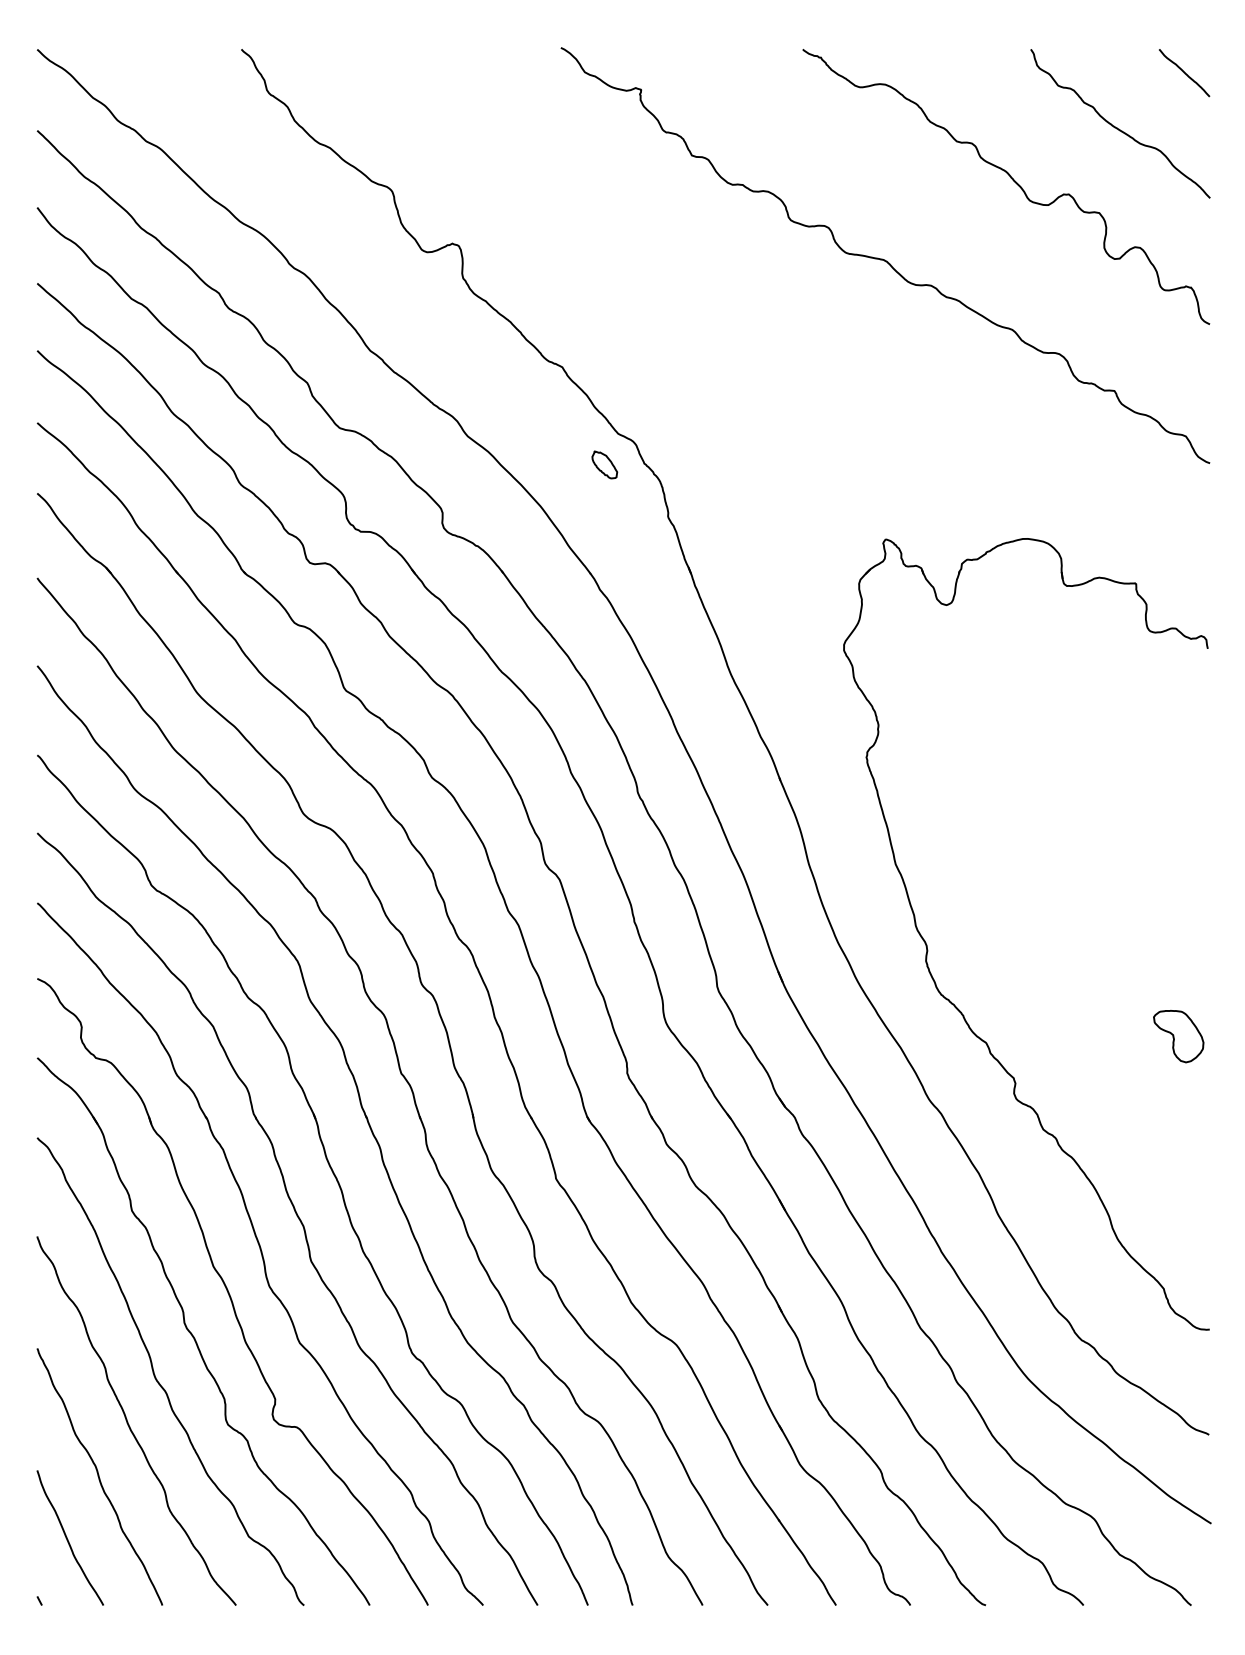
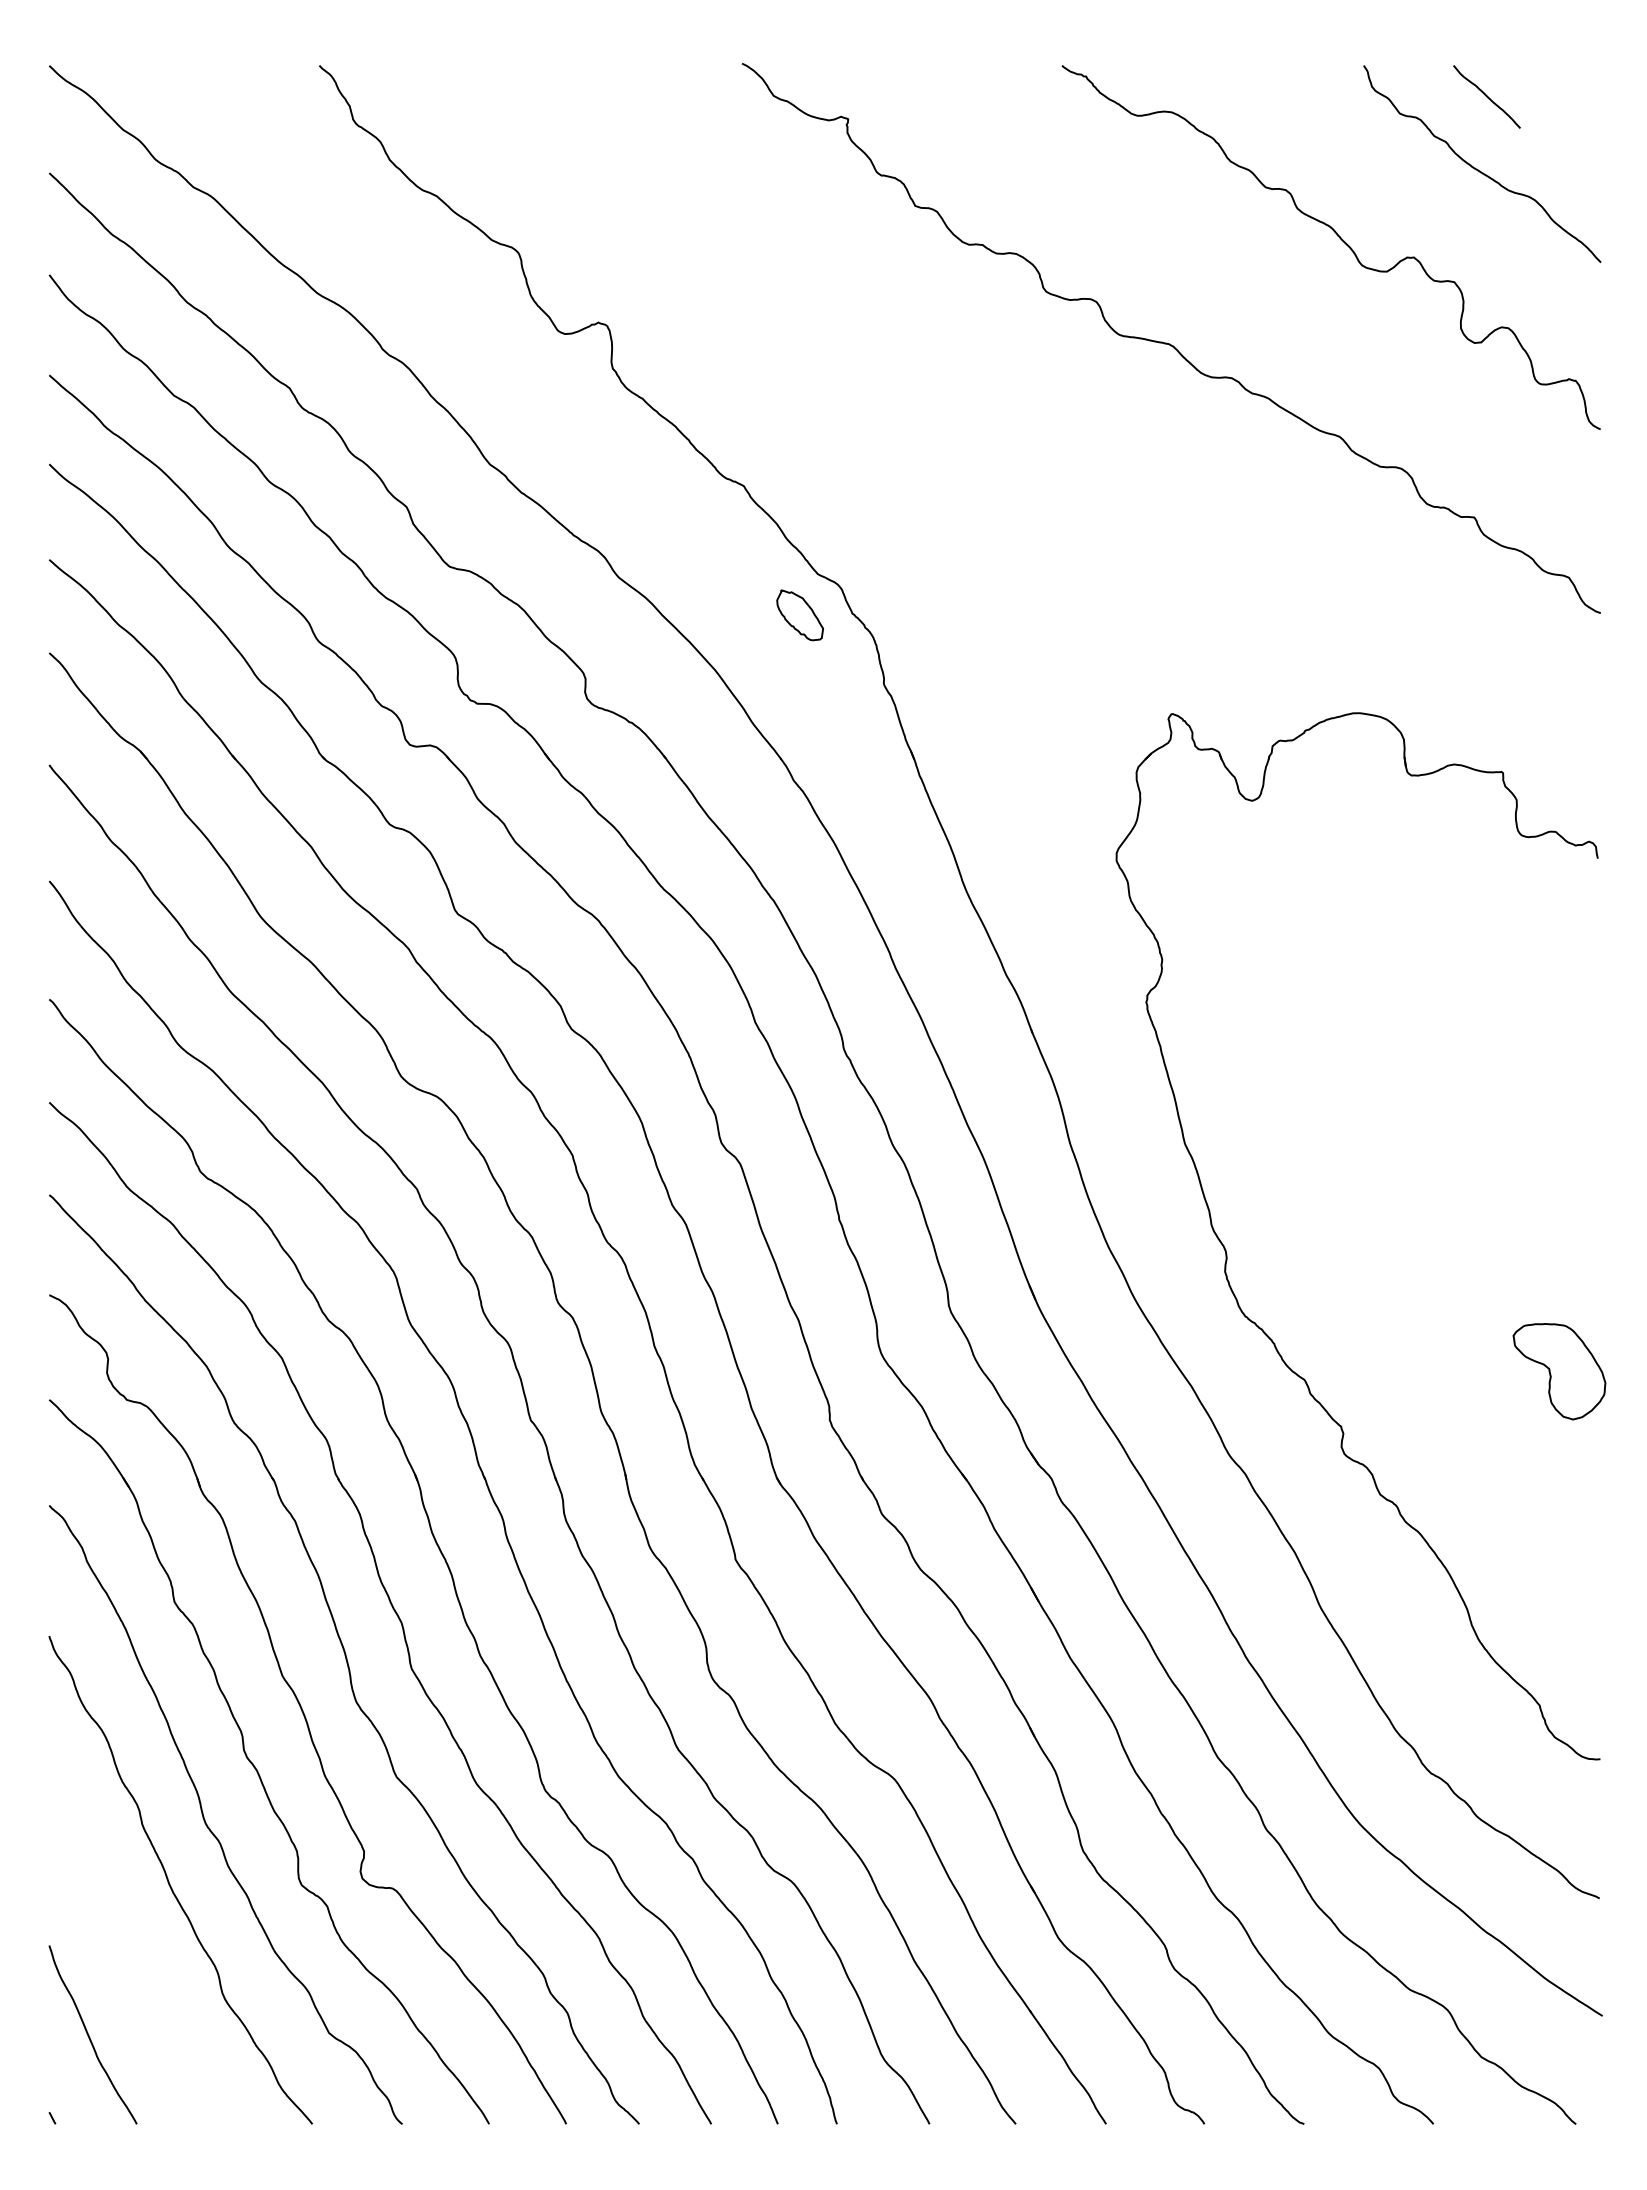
curve: (1184, 72) -> (1486, 96), moved
part: (604, 465) -> (799, 615), size x1.4
part: (1178, 1036) -> (1558, 1371), size x1.4
curve: (99, 1477) -> (131, 1954), removed

